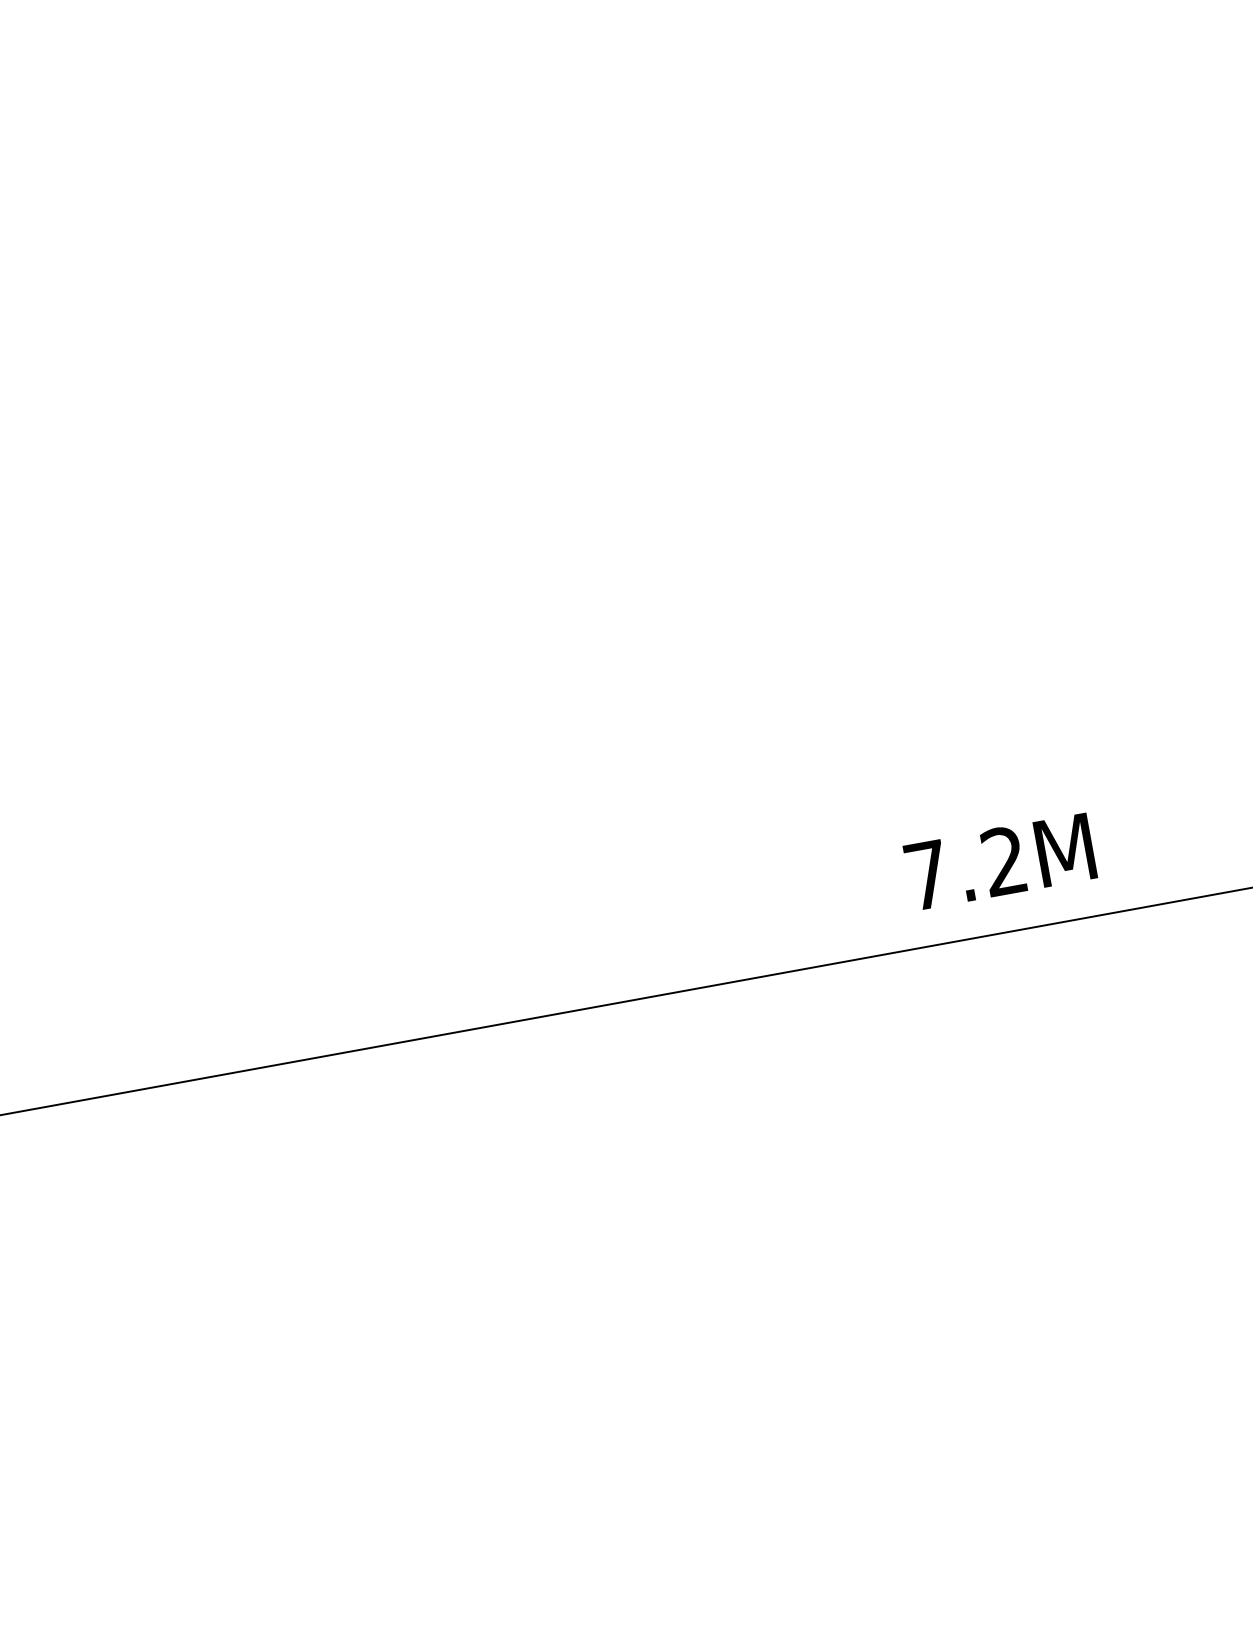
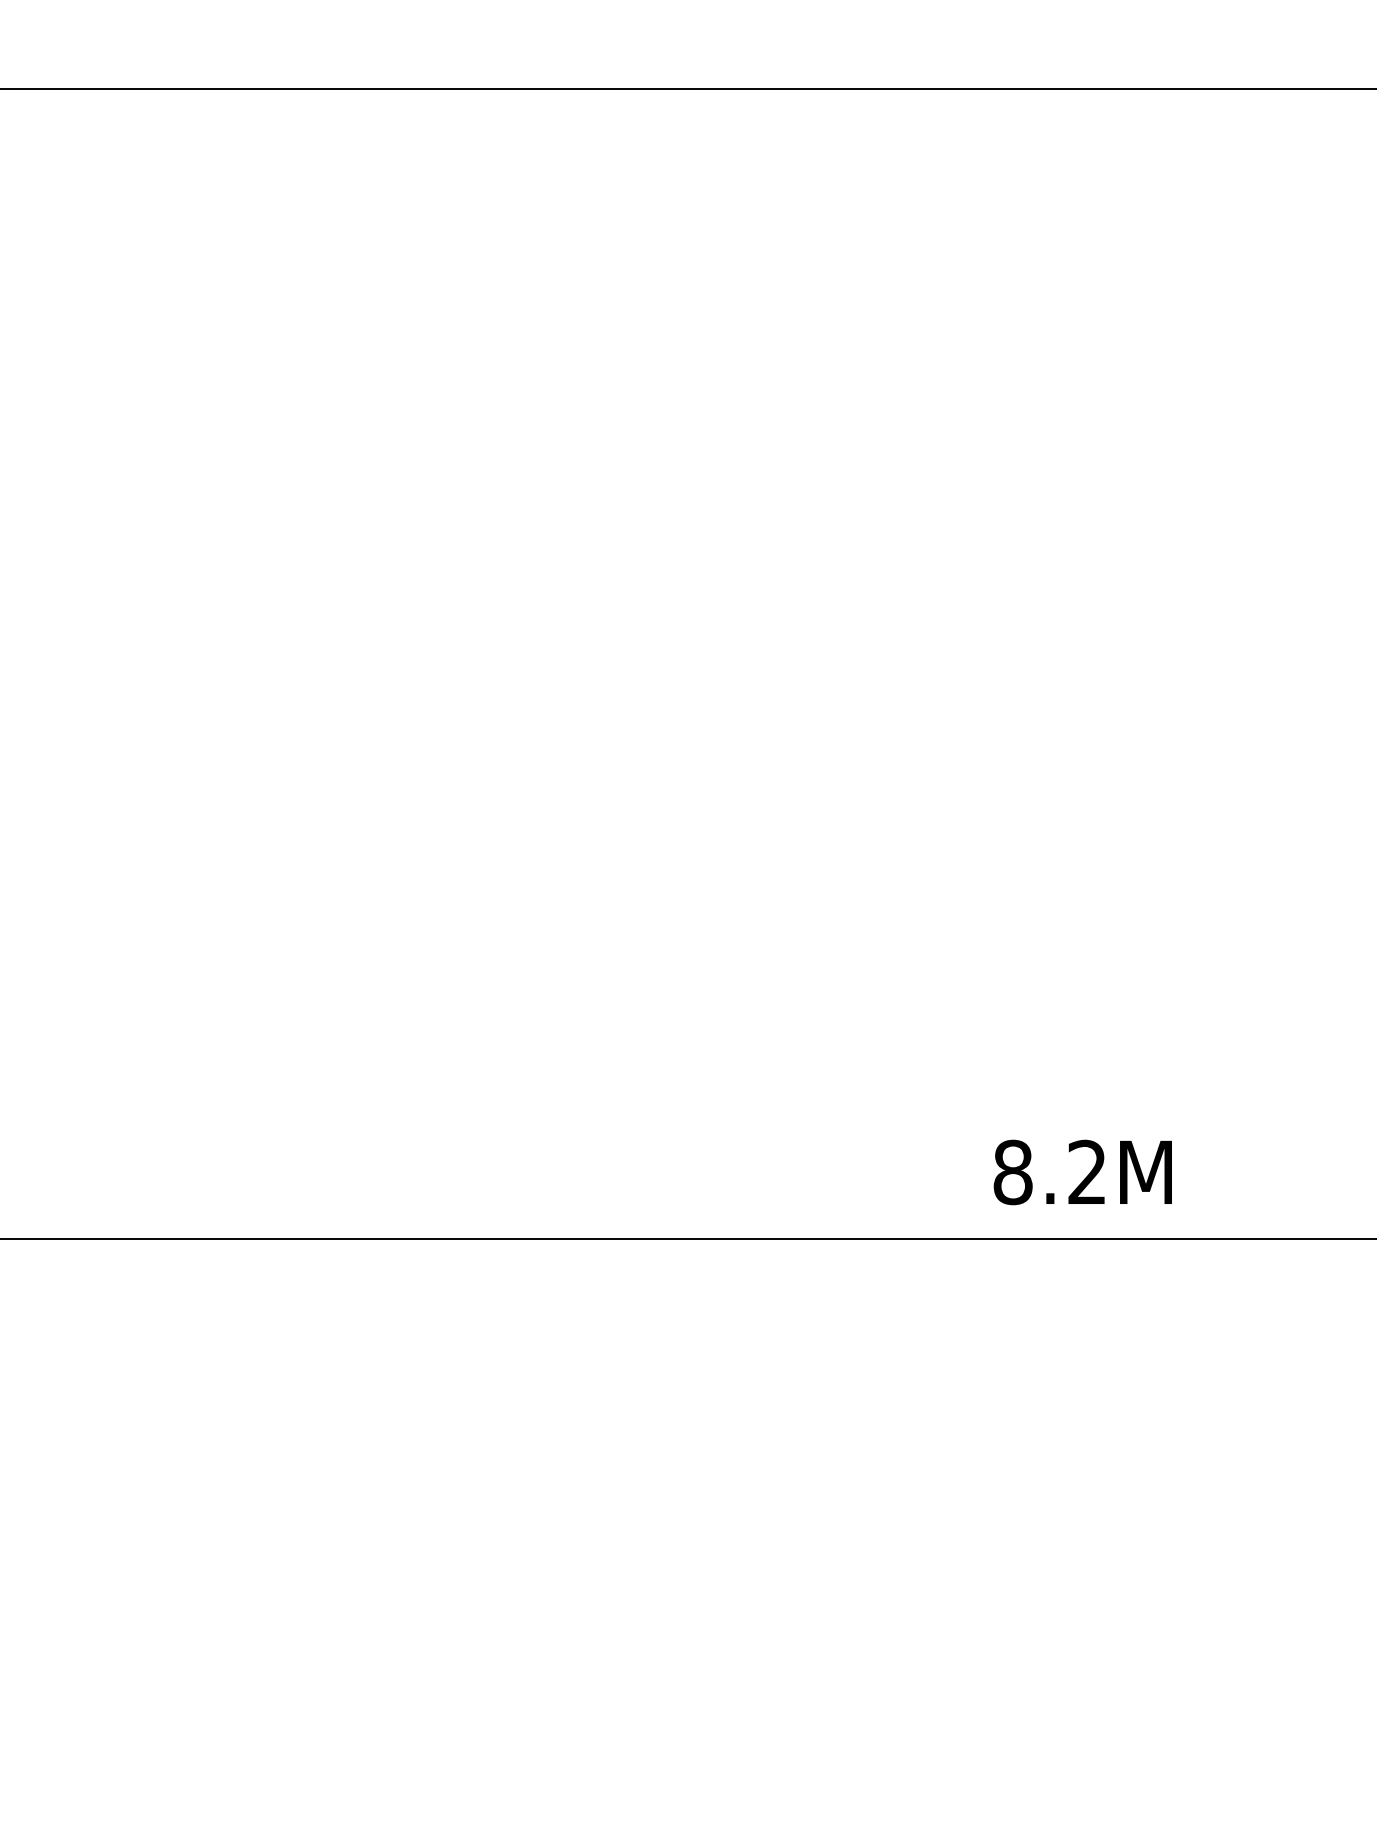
text: (926, 875) -> (1012, 1172), 7.2M -> 8.2M

